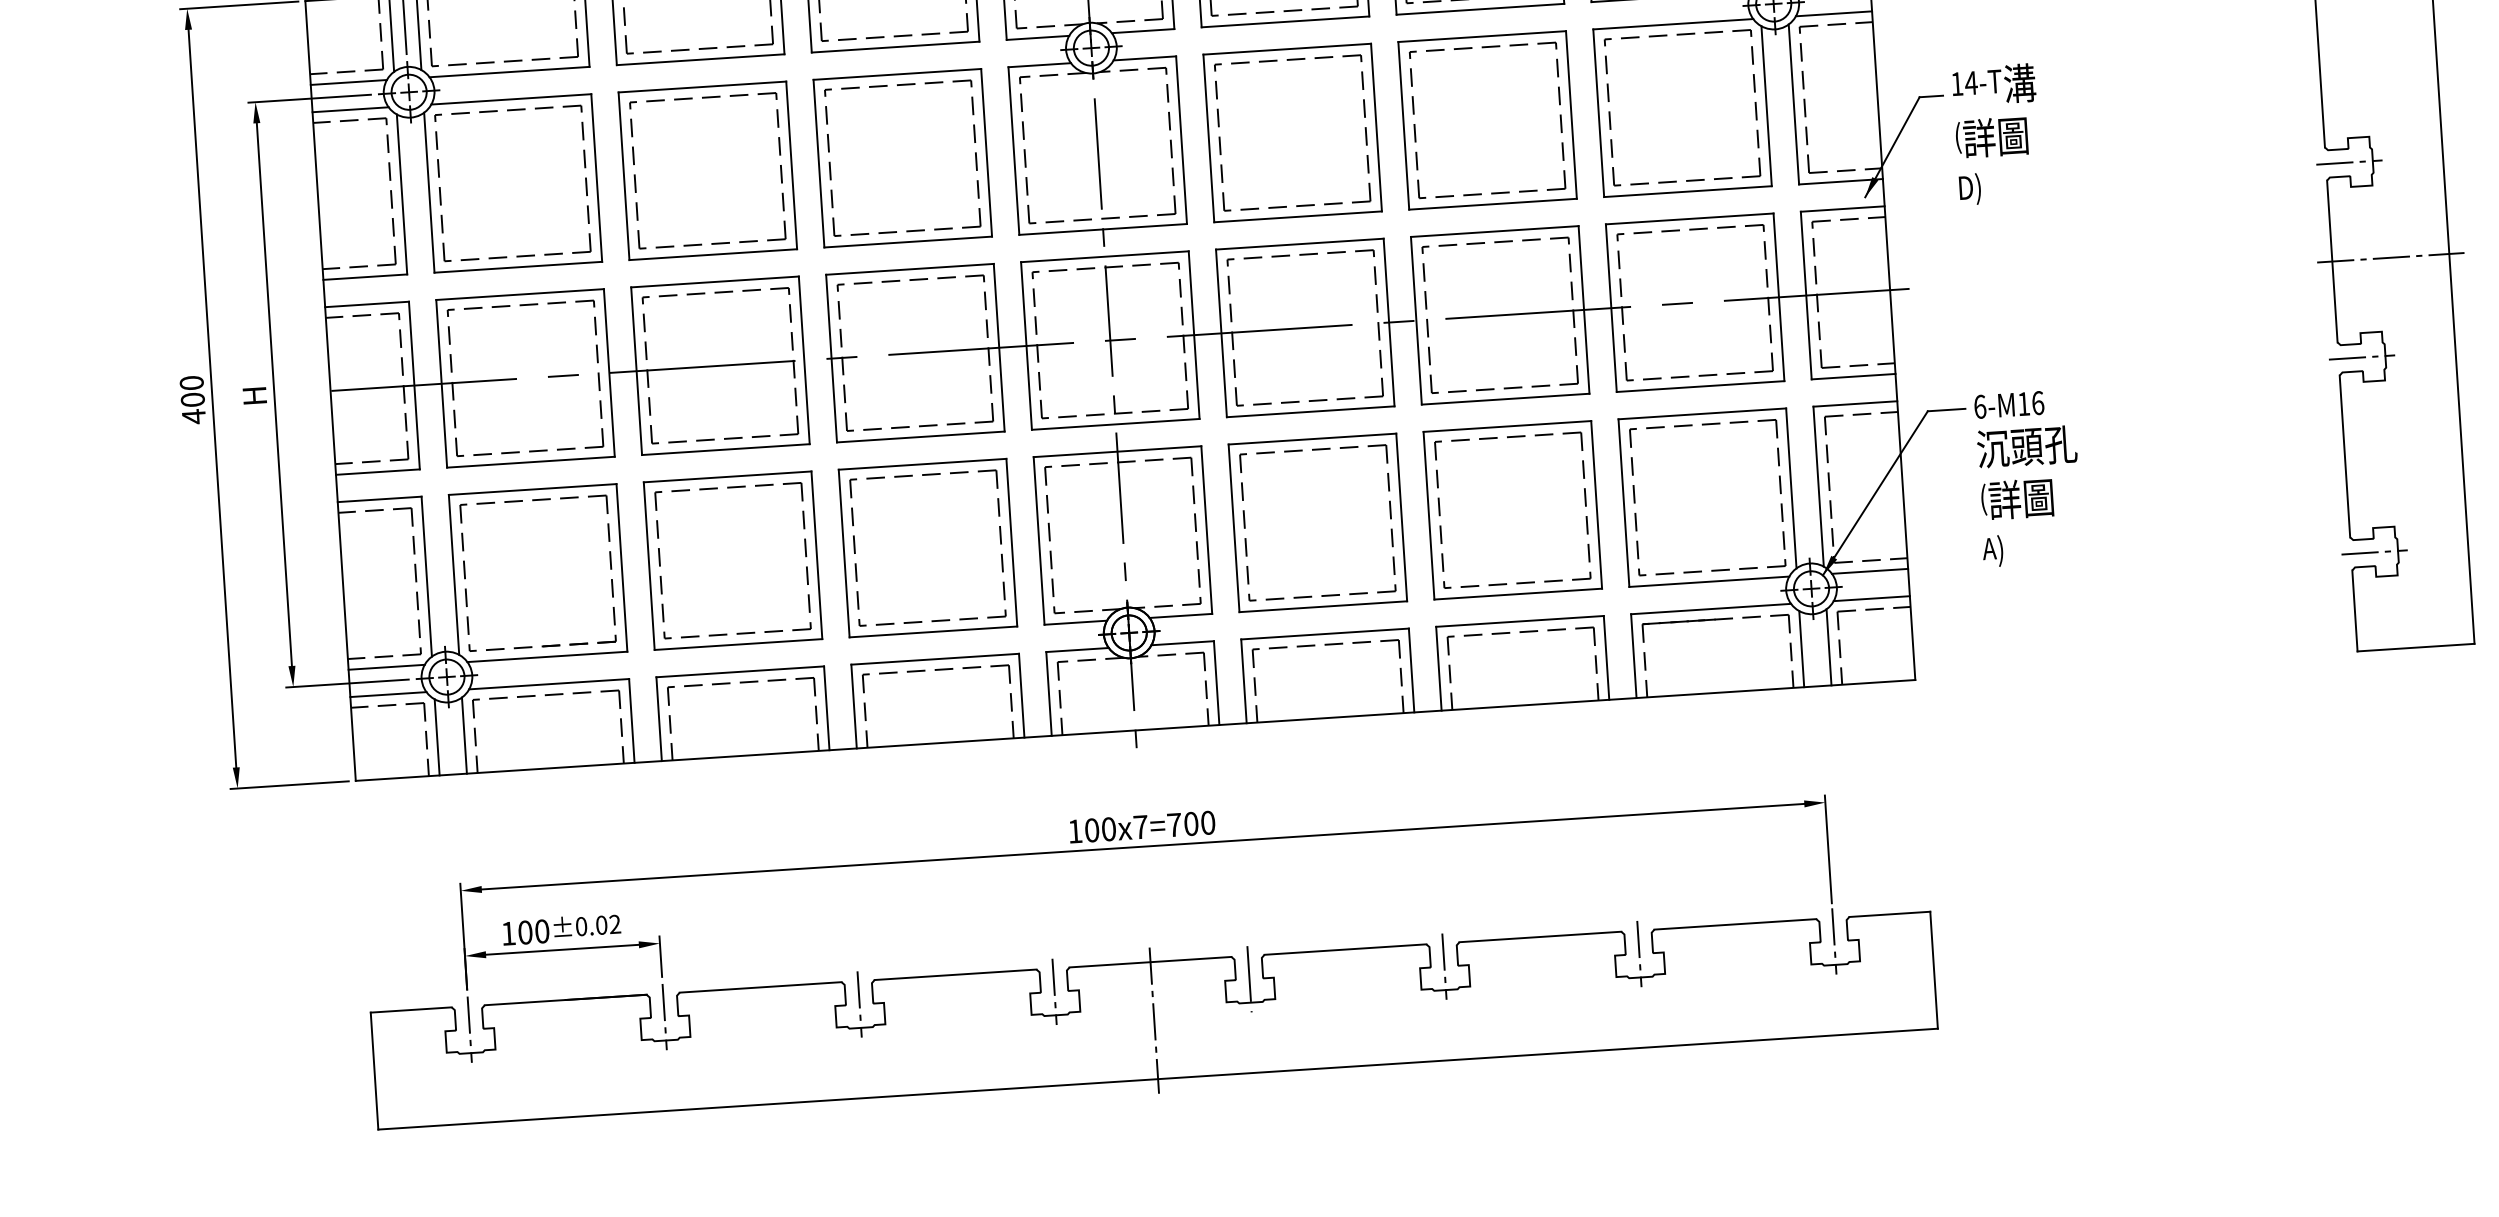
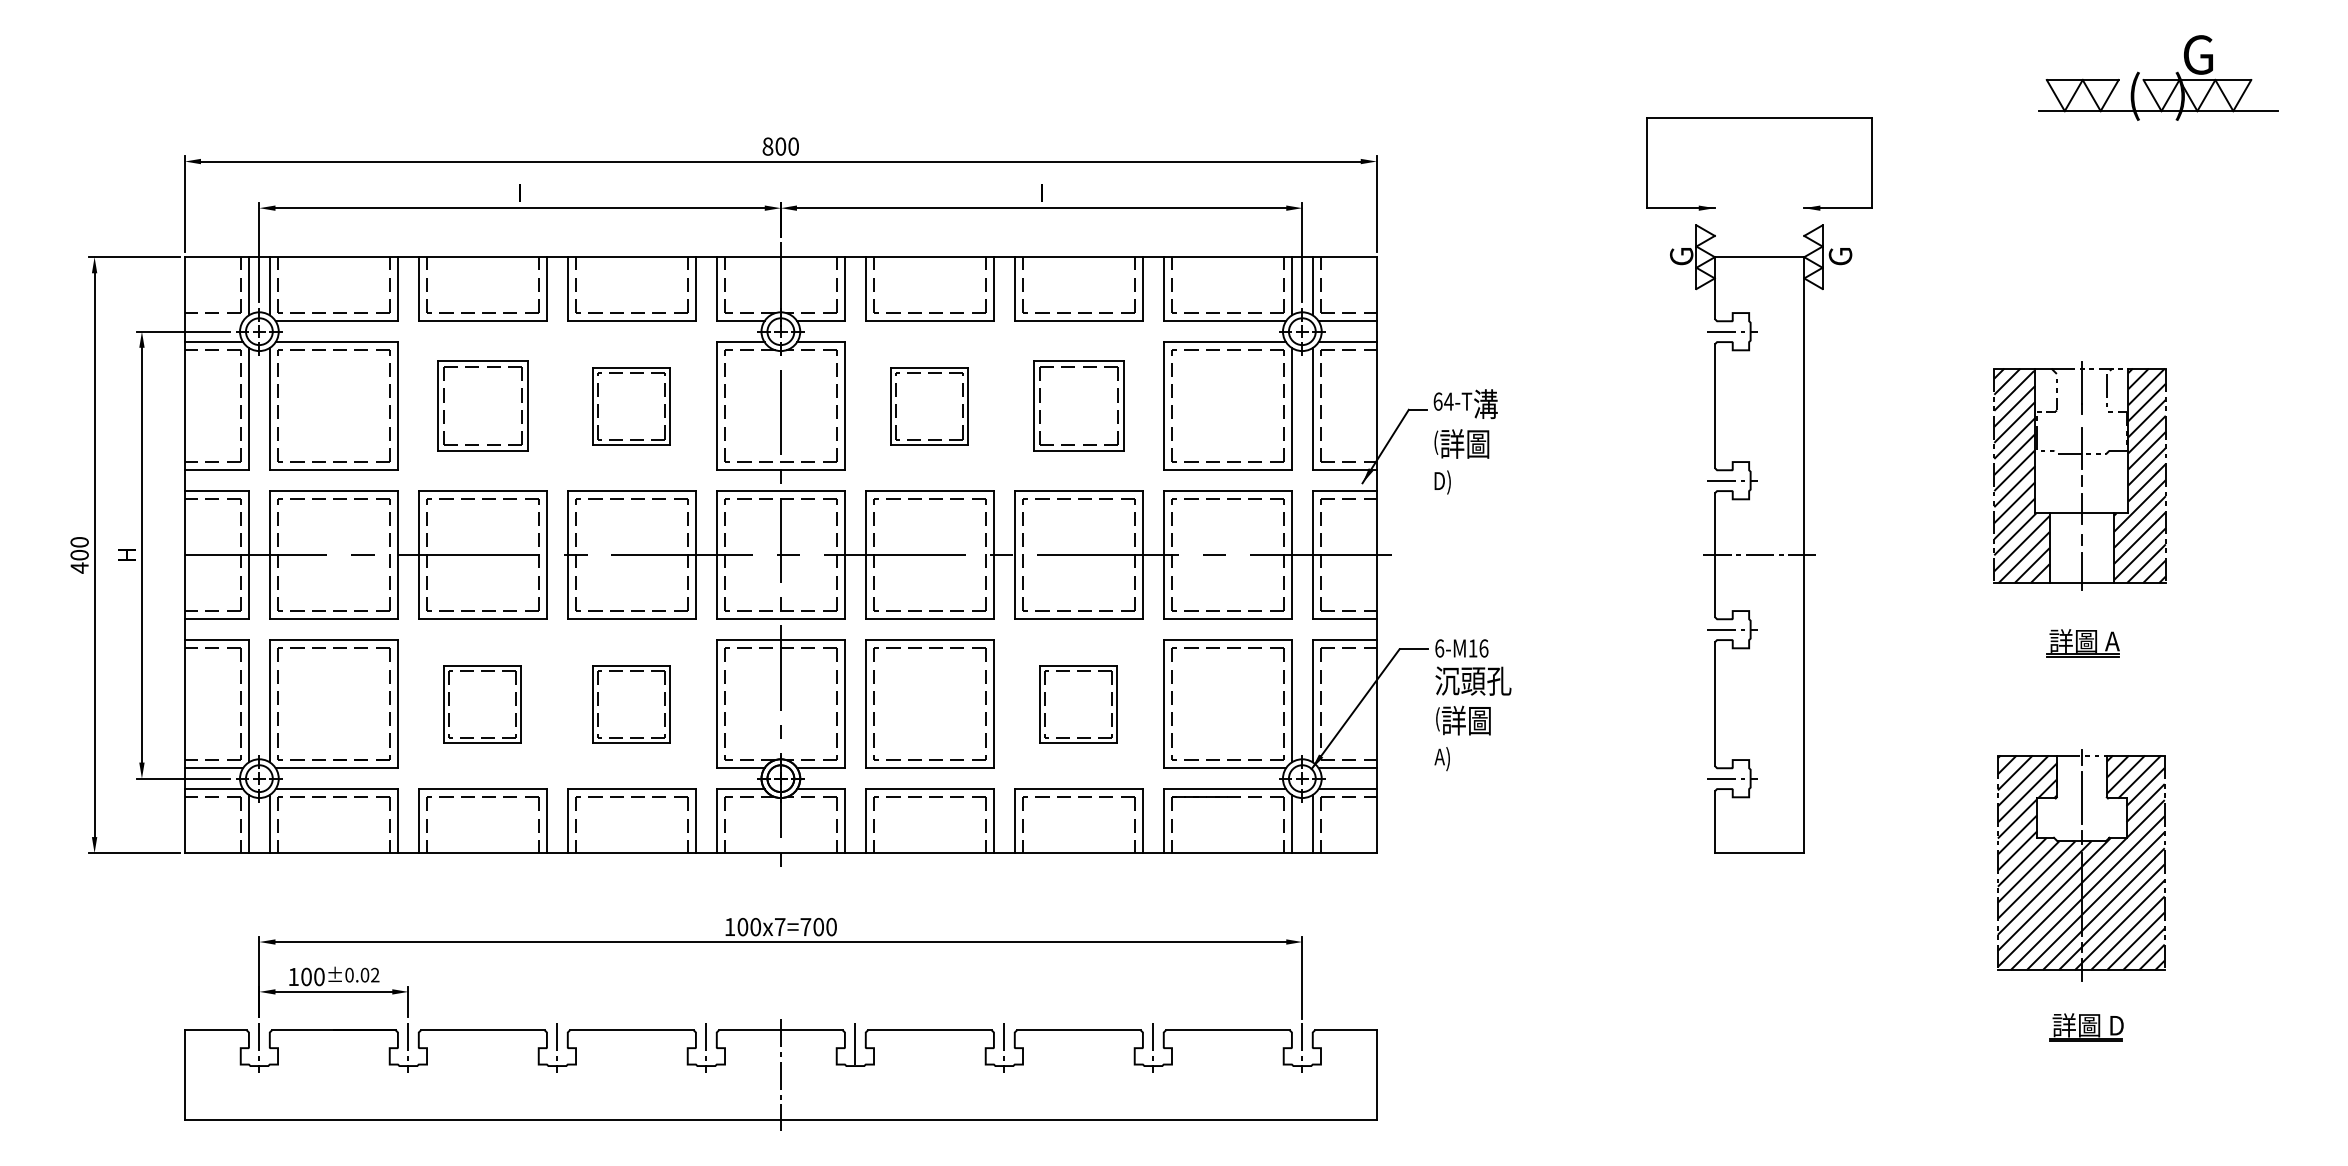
line: (348, 82) -> (213, 321), removed
text: (1956, 83) -> (1437, 401), 14-T -> 64-T
part: (1487, 119) -> (1078, 405), size x0.7
part: (1292, 132) -> (929, 405), size x0.6
part: (902, 157) -> (631, 405), size x0.6
part: (707, 169) -> (482, 405), size x0.7
part: (1512, 509) -> (1078, 703), size x0.6
part: (927, 547) -> (631, 703), size x0.6
part: (732, 559) -> (482, 703), size x0.6

